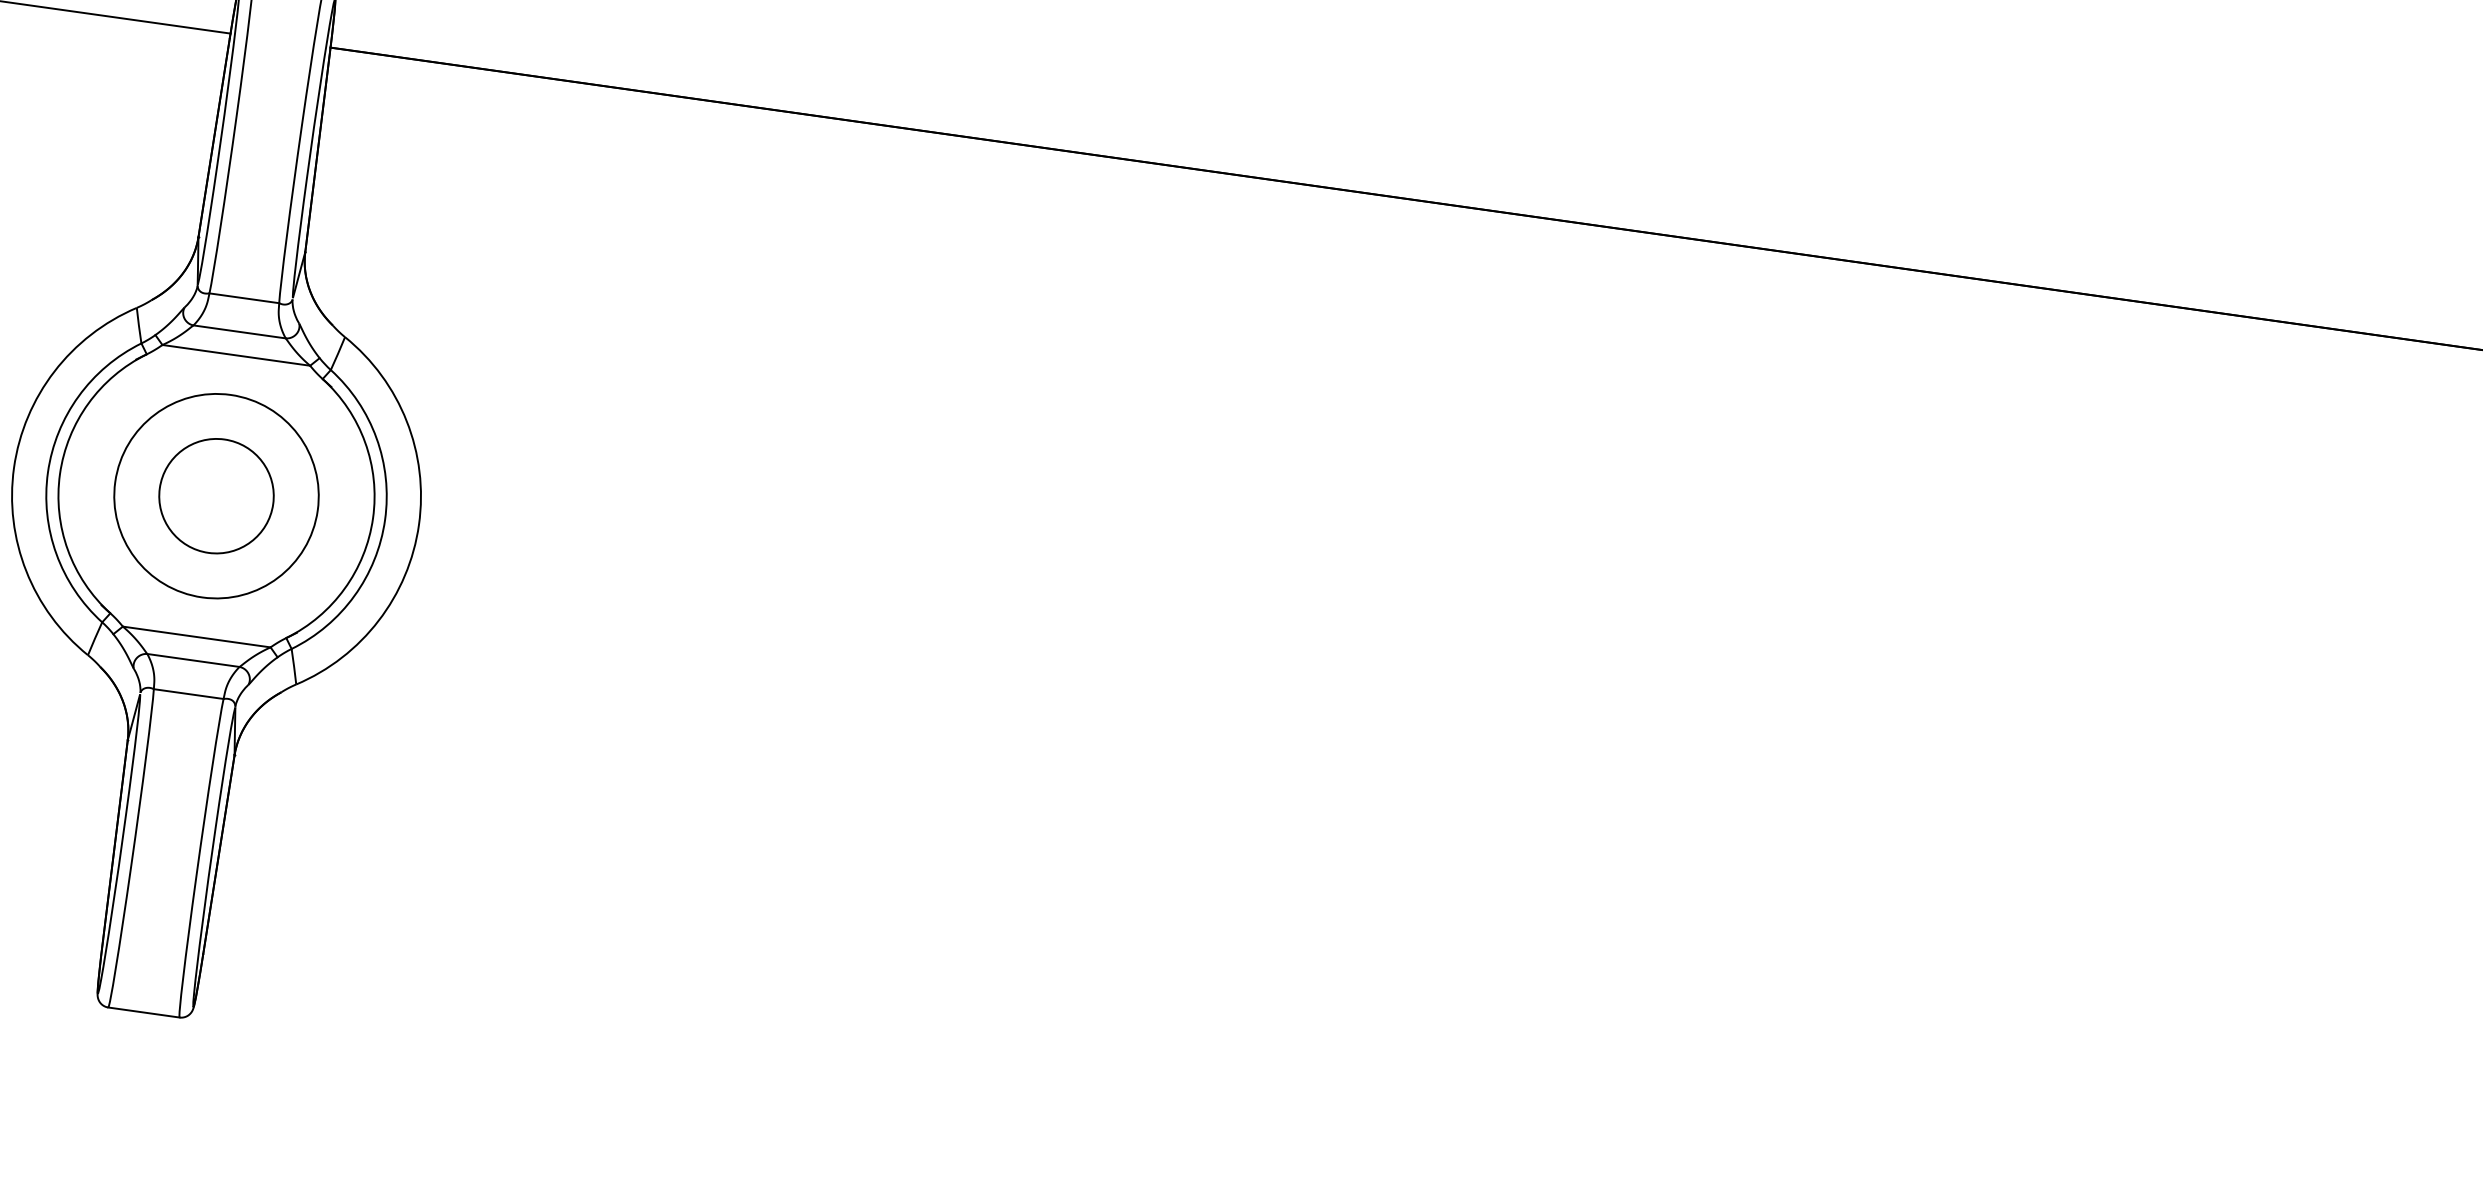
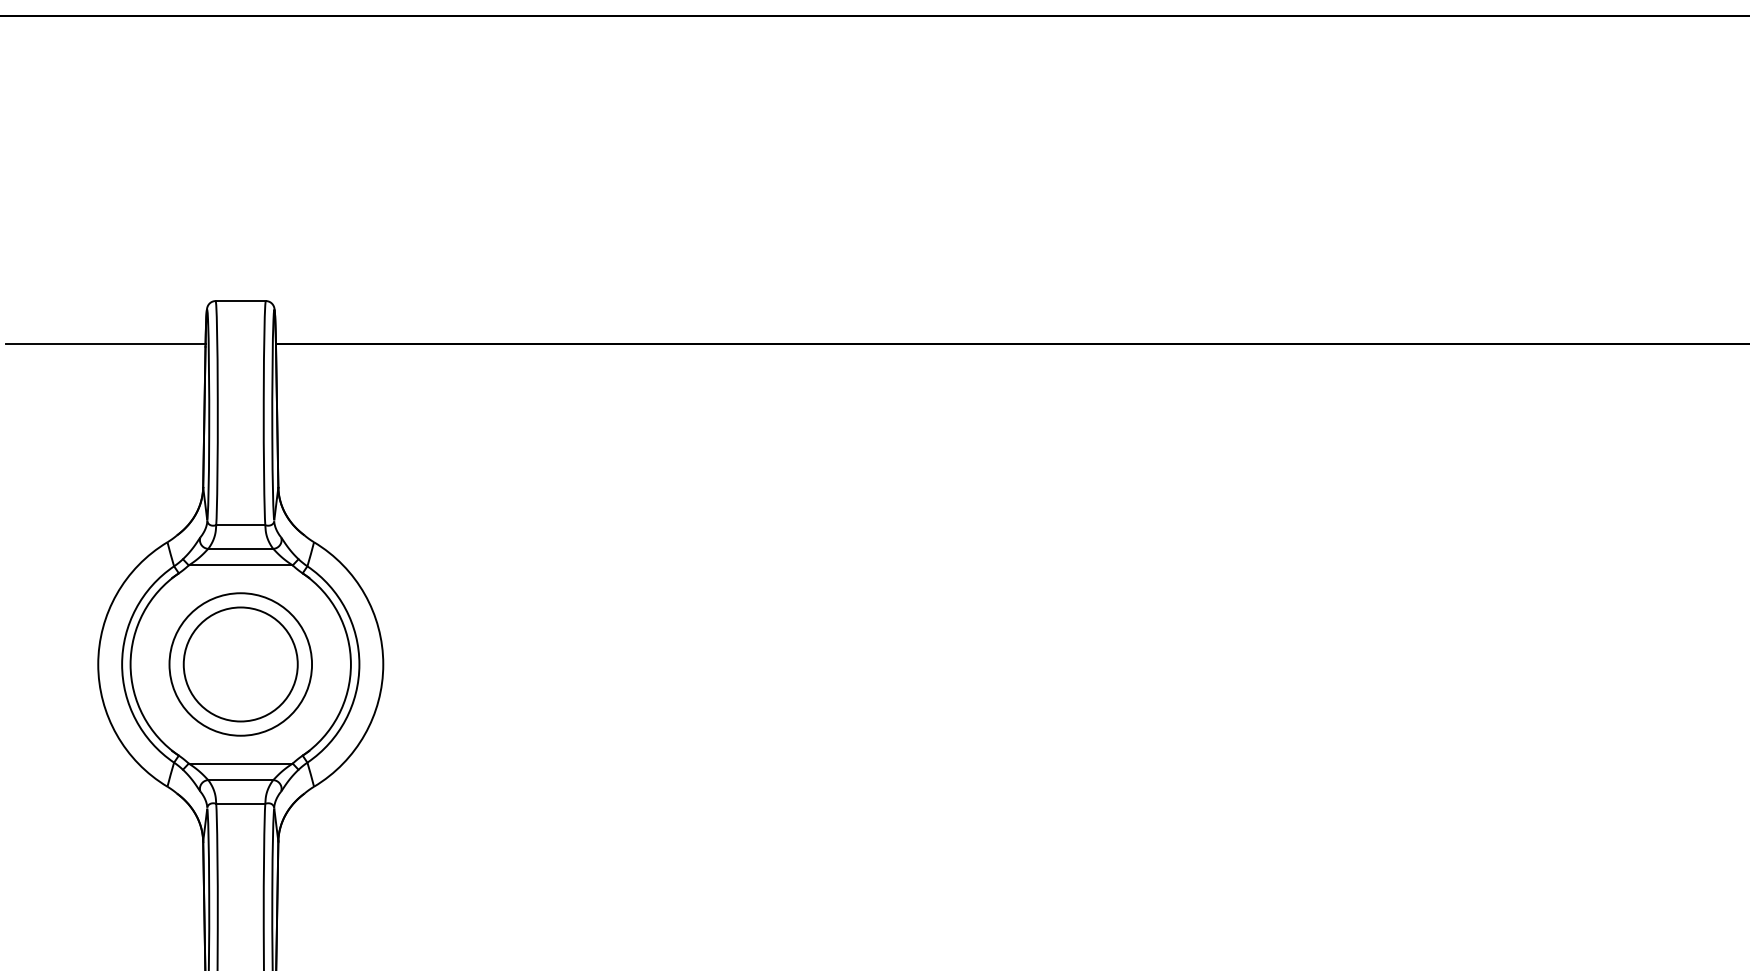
circle: (216, 496) -> (240, 664), size x1.43

